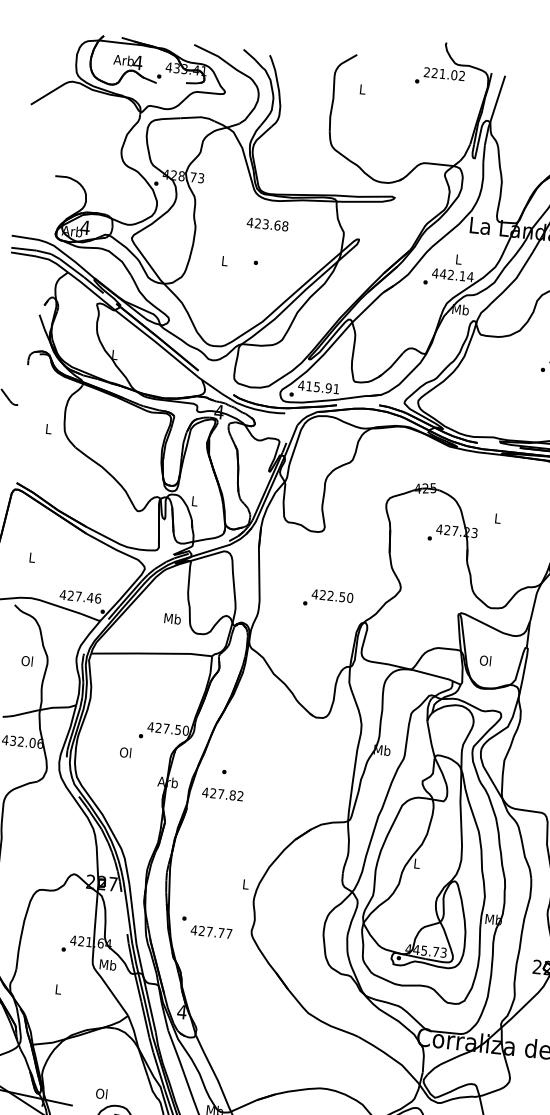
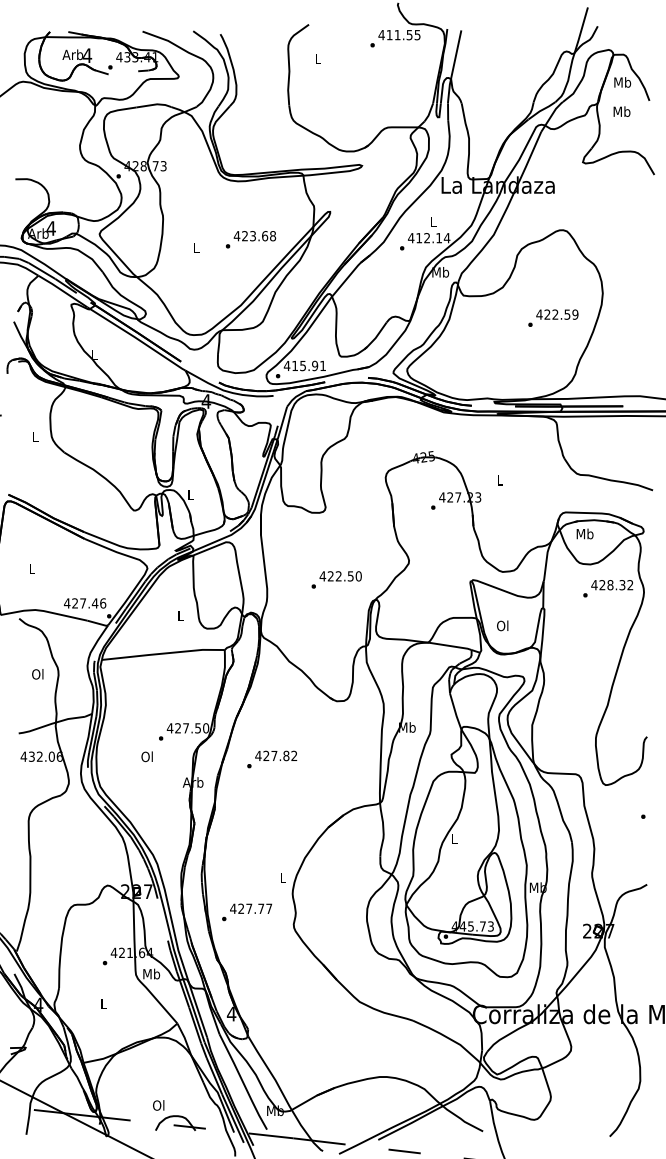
text: (444, 73) -> (399, 34), 221.02 -> 411.55
text: (267, 224) -> (254, 236), moved
text: (442, 274) -> (418, 238), 442.14 -> 412.14
text: (172, 618) -> (180, 615), Mb -> L
text: (223, 793) -> (276, 755), moved
text: (211, 931) -> (251, 908), moved

